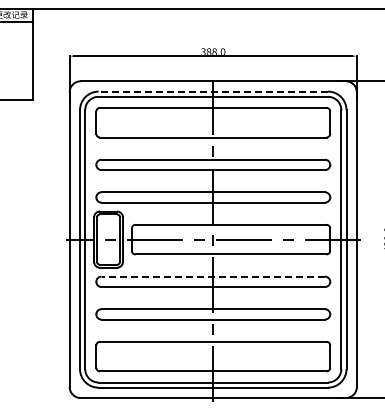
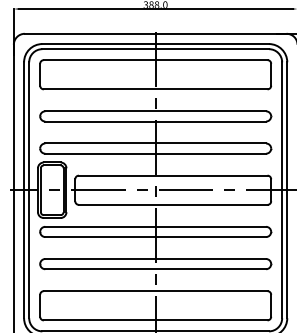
line: (213, 91) -> (155, 43), dashed -> solid
line: (213, 276) -> (155, 226), dashed -> solid

